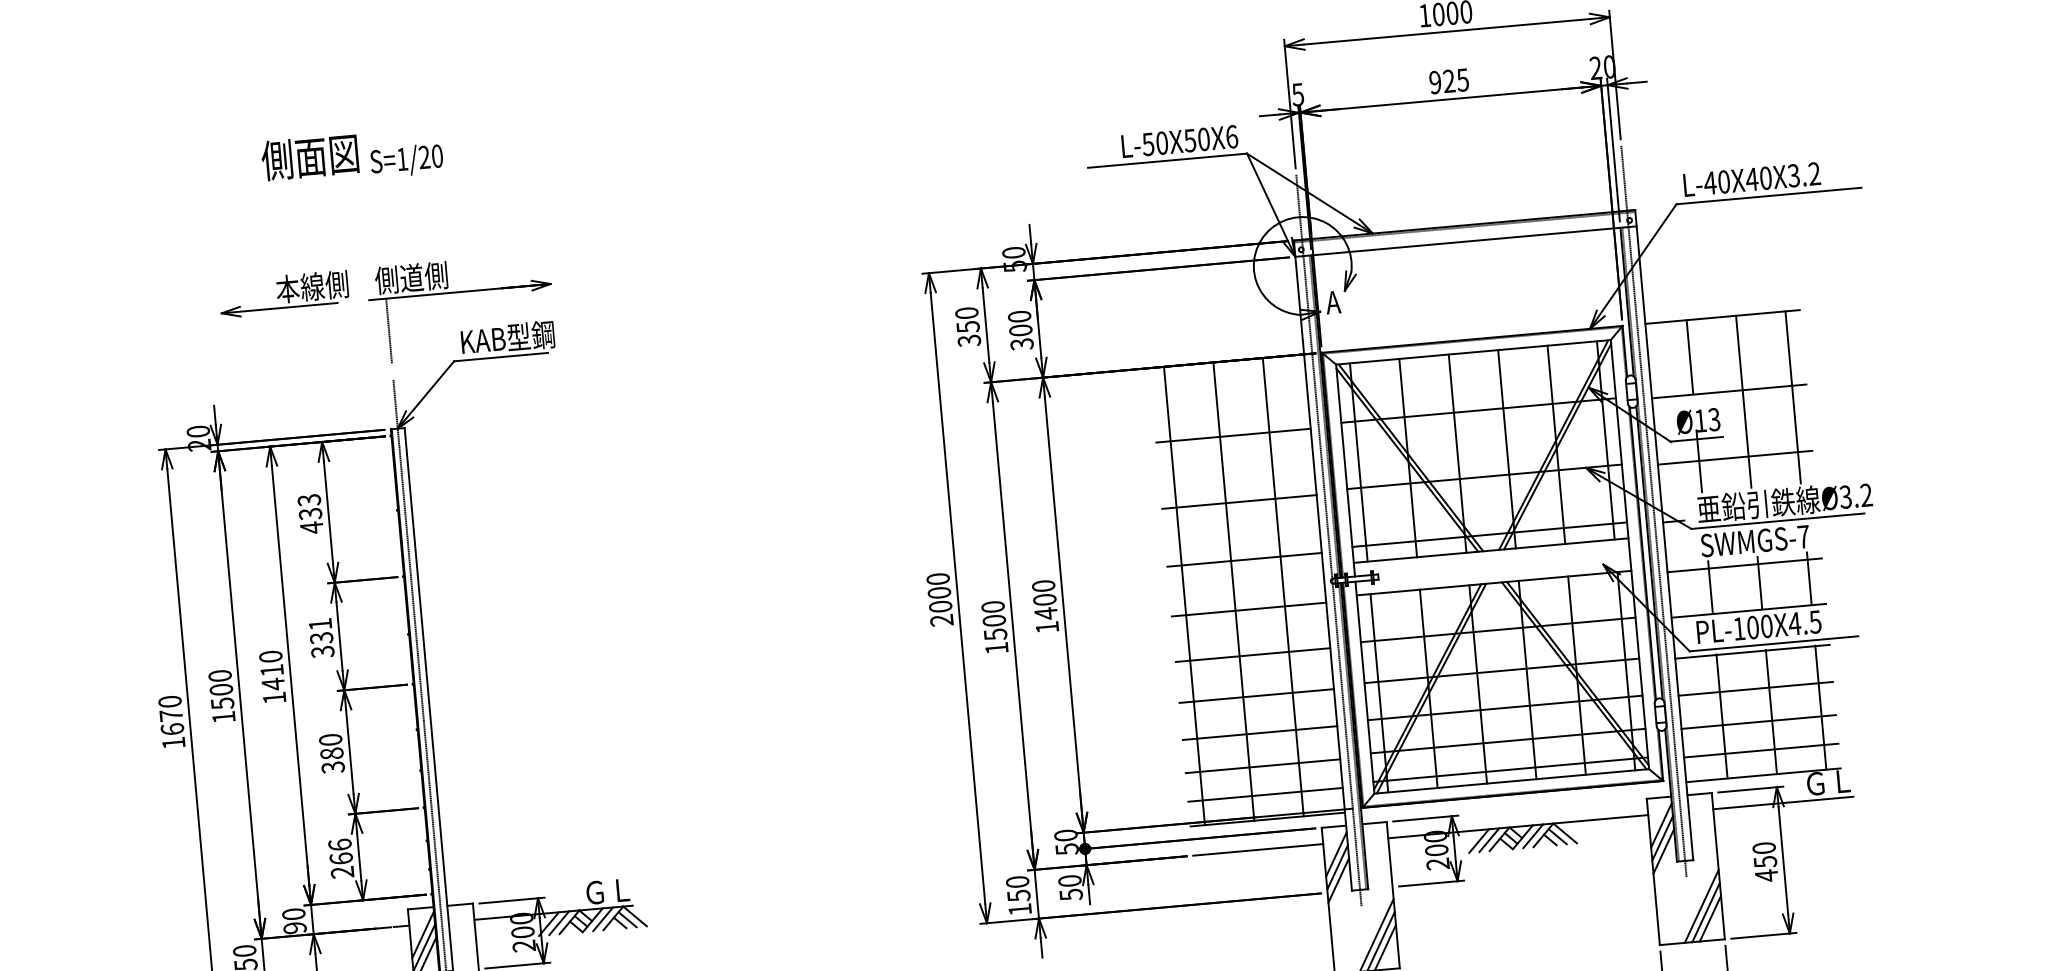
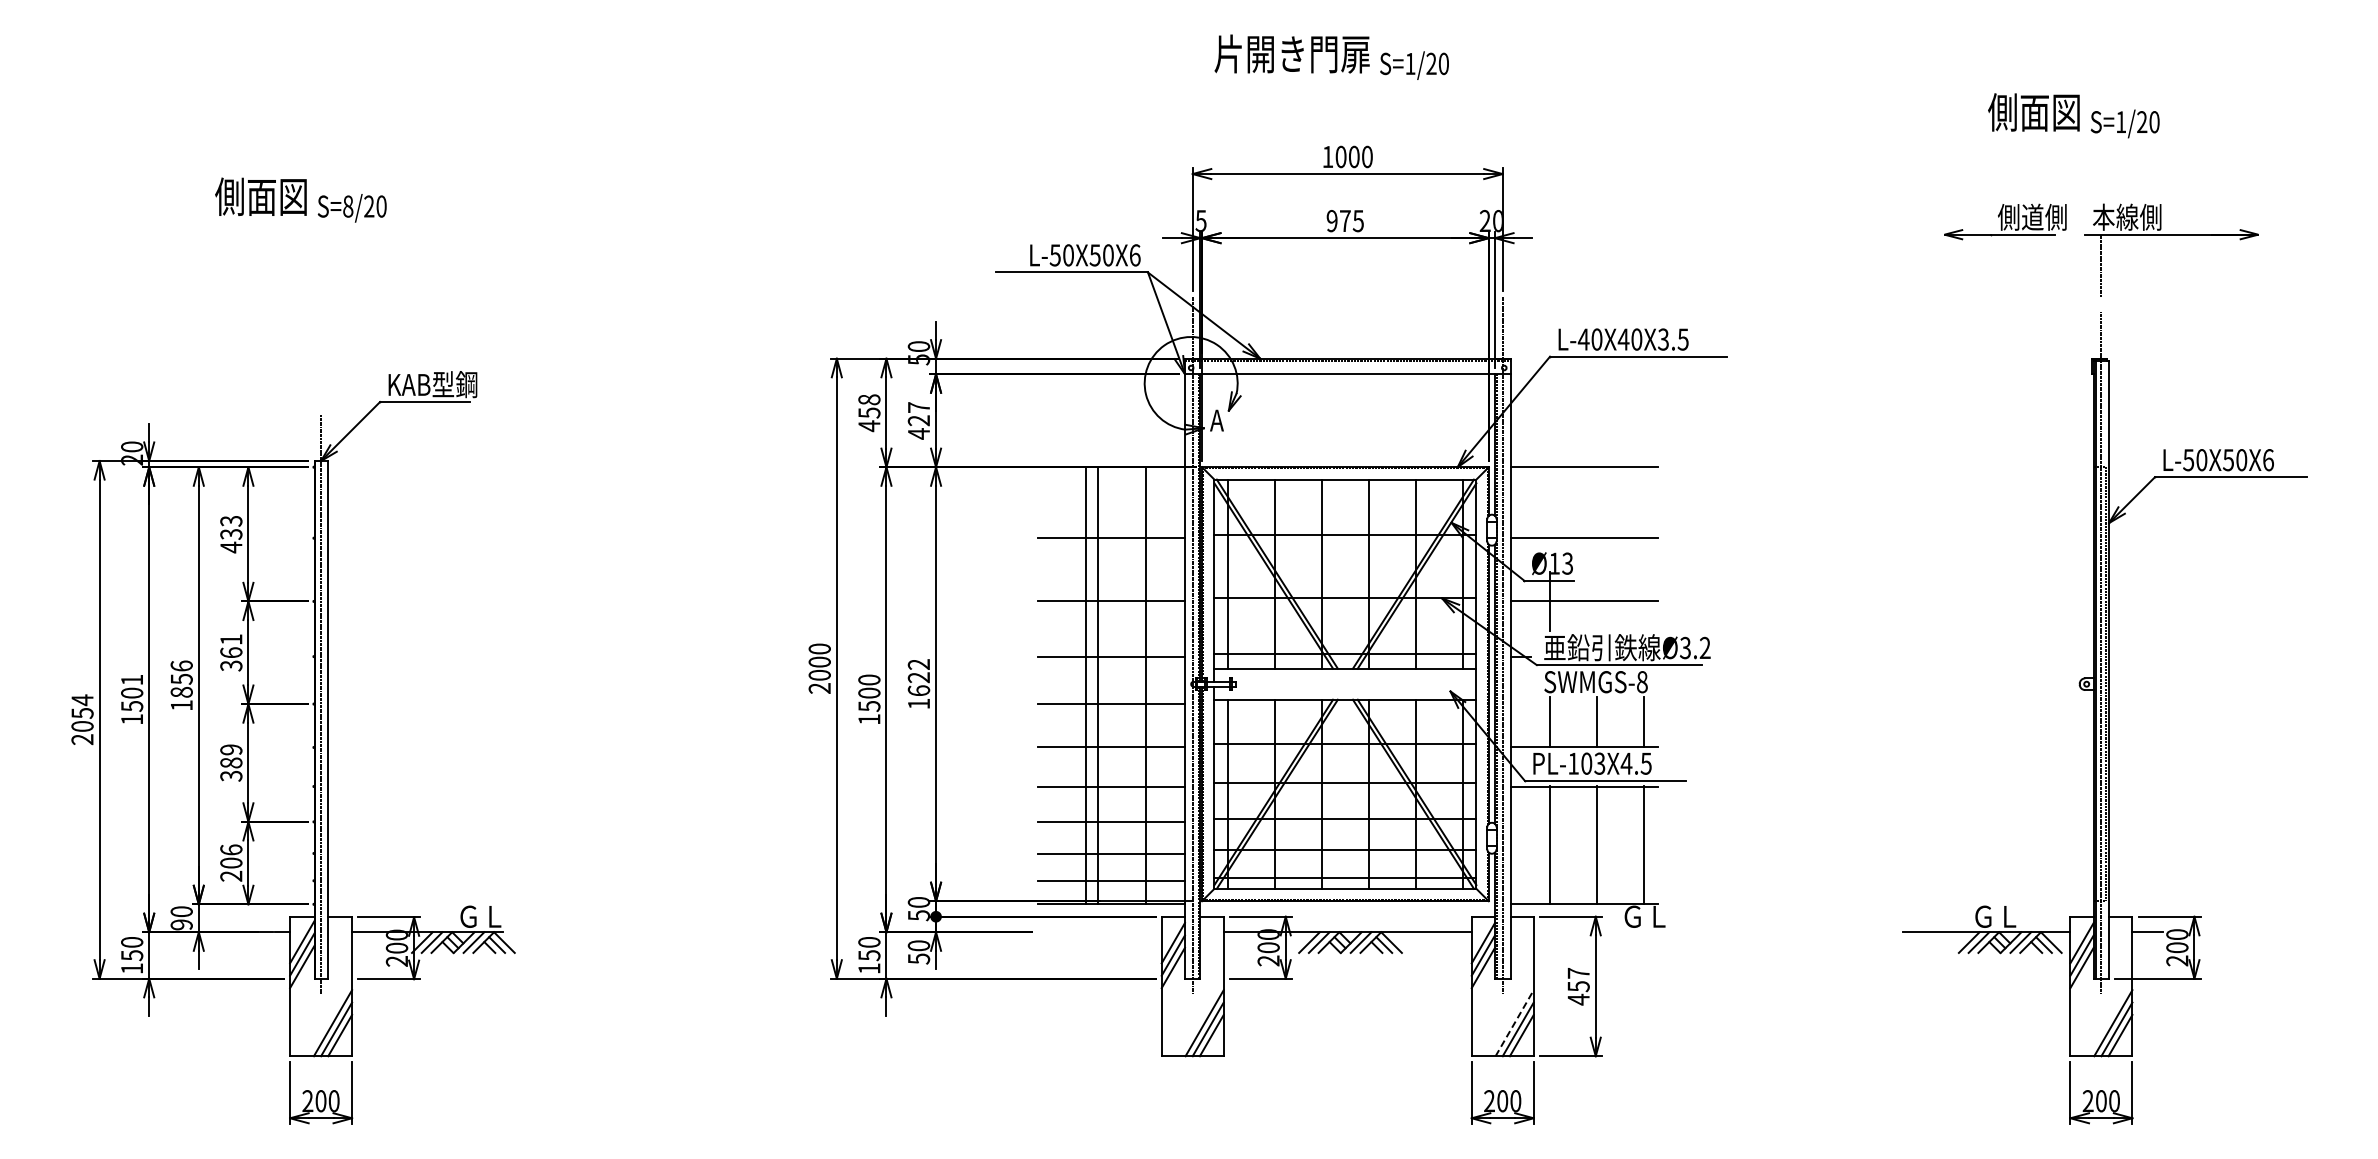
text: (1448, 80) -> (1344, 220), 925 -> 975
text: (402, 159) -> (348, 206), S=1/20 -> S=8/20
text: (1813, 173) -> (1682, 339), L-40X40X3.2 -> L-40X40X3.5
part: (386, 313) -> (320, 351), removed
text: (968, 327) -> (869, 413), 350 -> 458
text: (1020, 330) -> (918, 420), 300 -> 427
line: (1689, 357) -> (1549, 502), removed
line: (1793, 397) -> (1644, 549), removed
line: (1744, 402) -> (1597, 549), removed
text: (1803, 537) -> (1642, 682), SWMGS-7 -> SWMGS-8
line: (1744, 565) -> (1583, 704), removed
line: (1184, 595) -> (1086, 685), moved
text: (1044, 599) -> (918, 677), 1400 -> 1622
text: (1766, 626) -> (1599, 763), PL-100X4.5 -> PL-103X4.5
text: (321, 637) -> (231, 652), 331 -> 361
text: (271, 670) -> (181, 679), 1410 -> 1856
text: (220, 675) -> (132, 679), 1500 -> 1501
line: (1755, 688) -> (1583, 821), removed
text: (171, 722) -> (82, 719), 1670 -> 2054
line: (1758, 722) -> (1583, 853), removed
text: (330, 739) -> (231, 749), 380 -> 389
line: (1760, 750) -> (1583, 880), removed
line: (1783, 803) -> (1600, 932), removed
text: (1764, 848) -> (1578, 973), 450 -> 457
line: (1258, 850) -> (1099, 932), removed
text: (341, 858) -> (231, 862), 266 -> 206
line: (1701, 905) -> (1514, 1022), solid -> dashed

